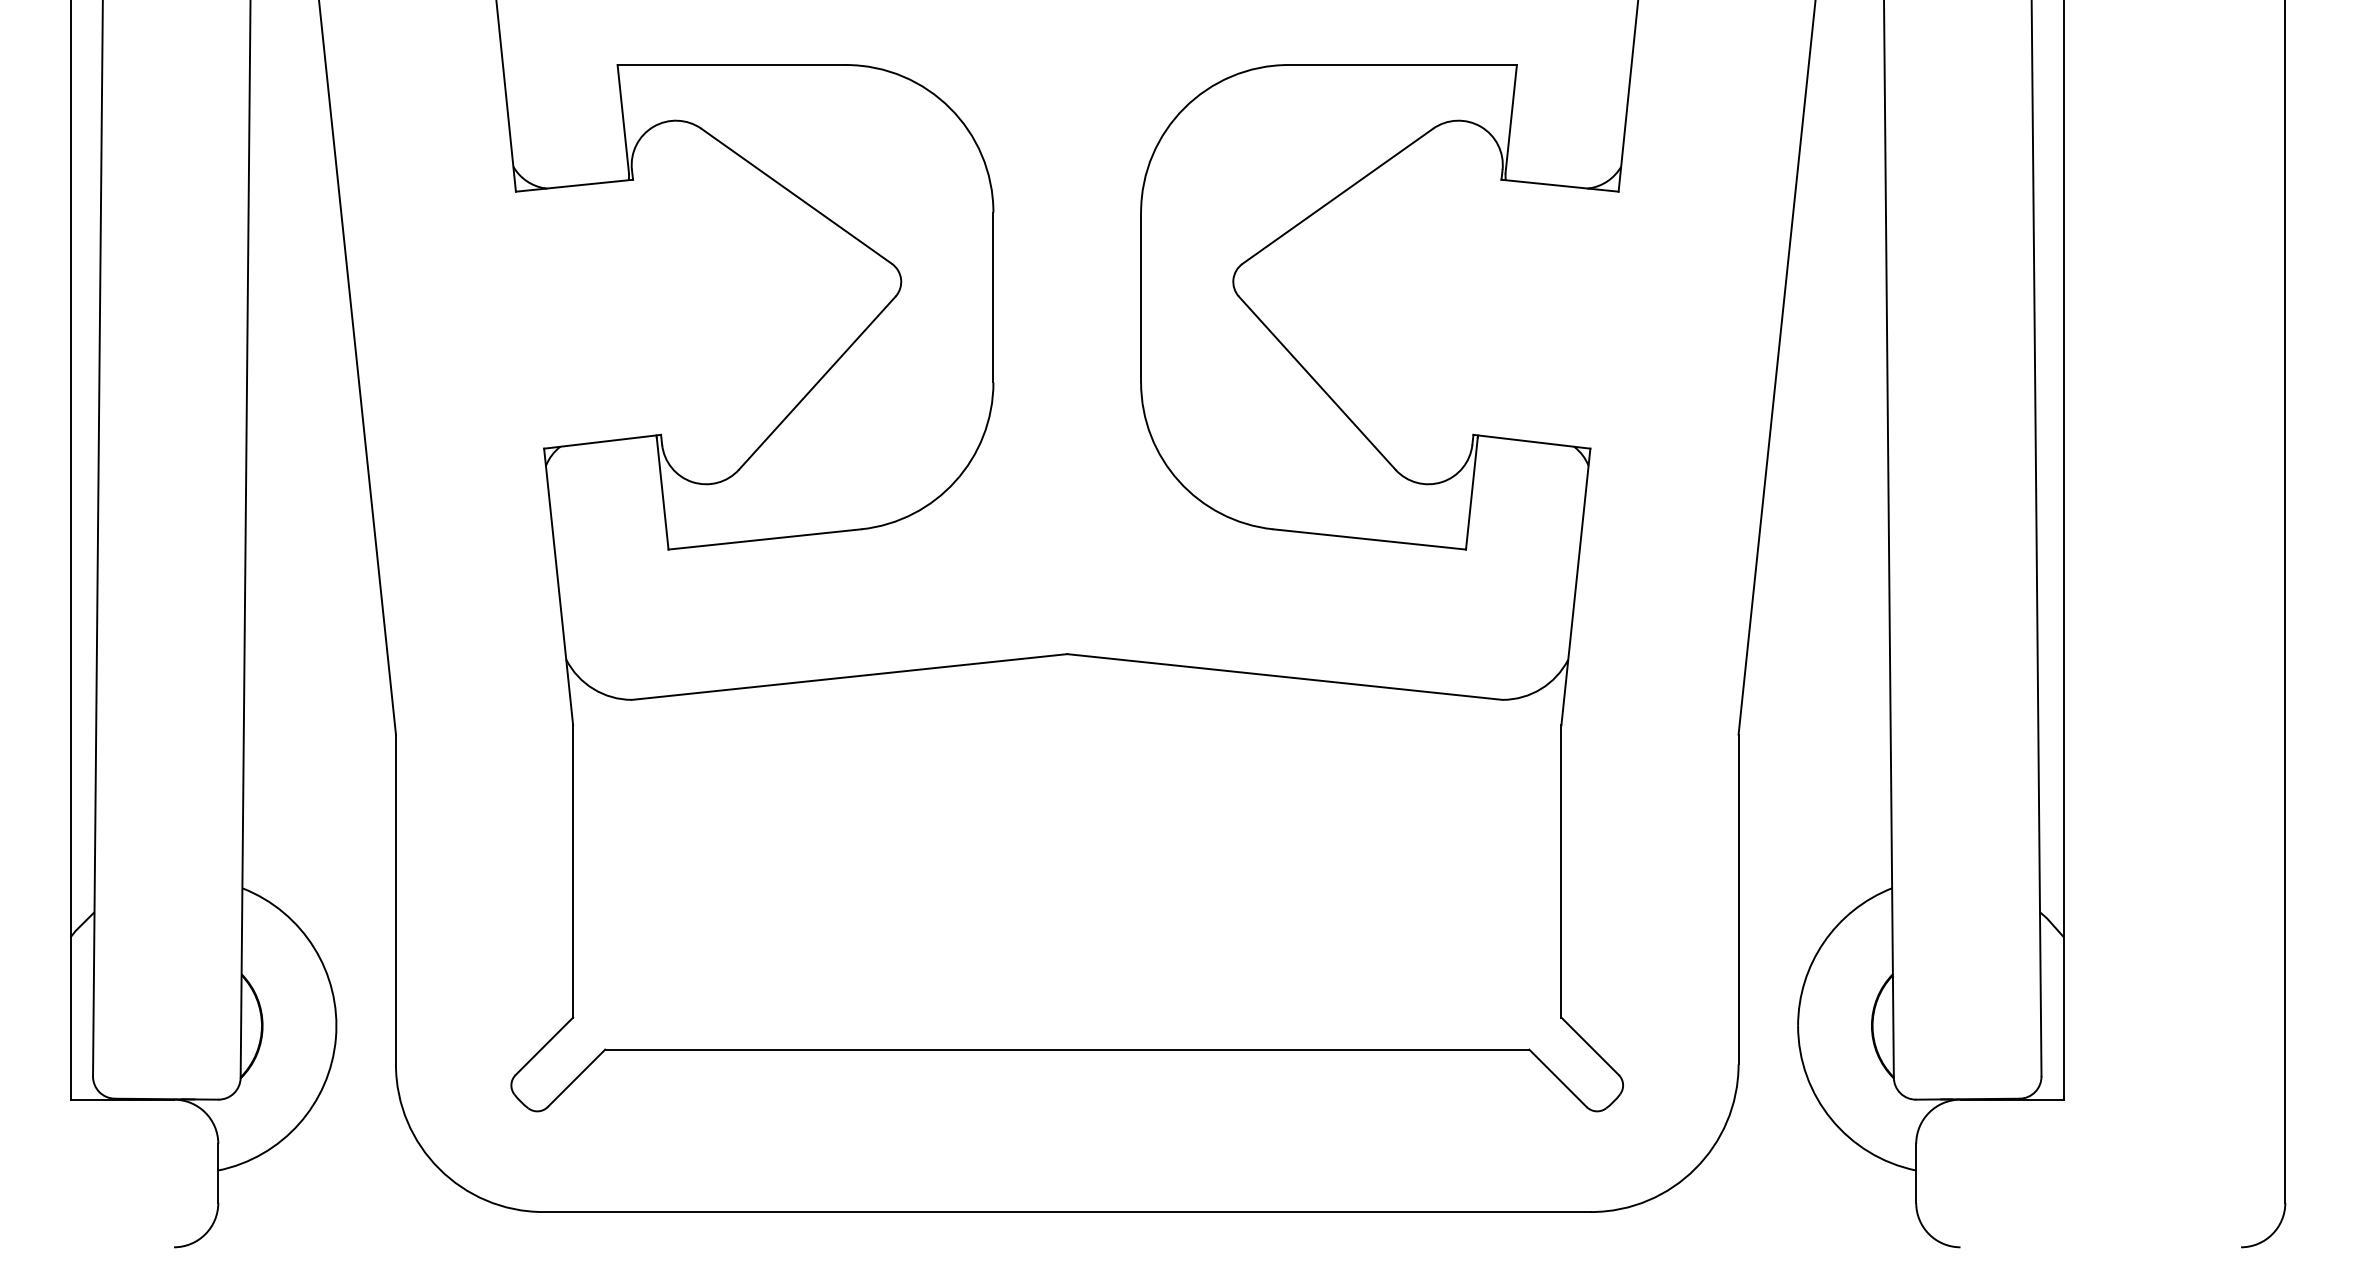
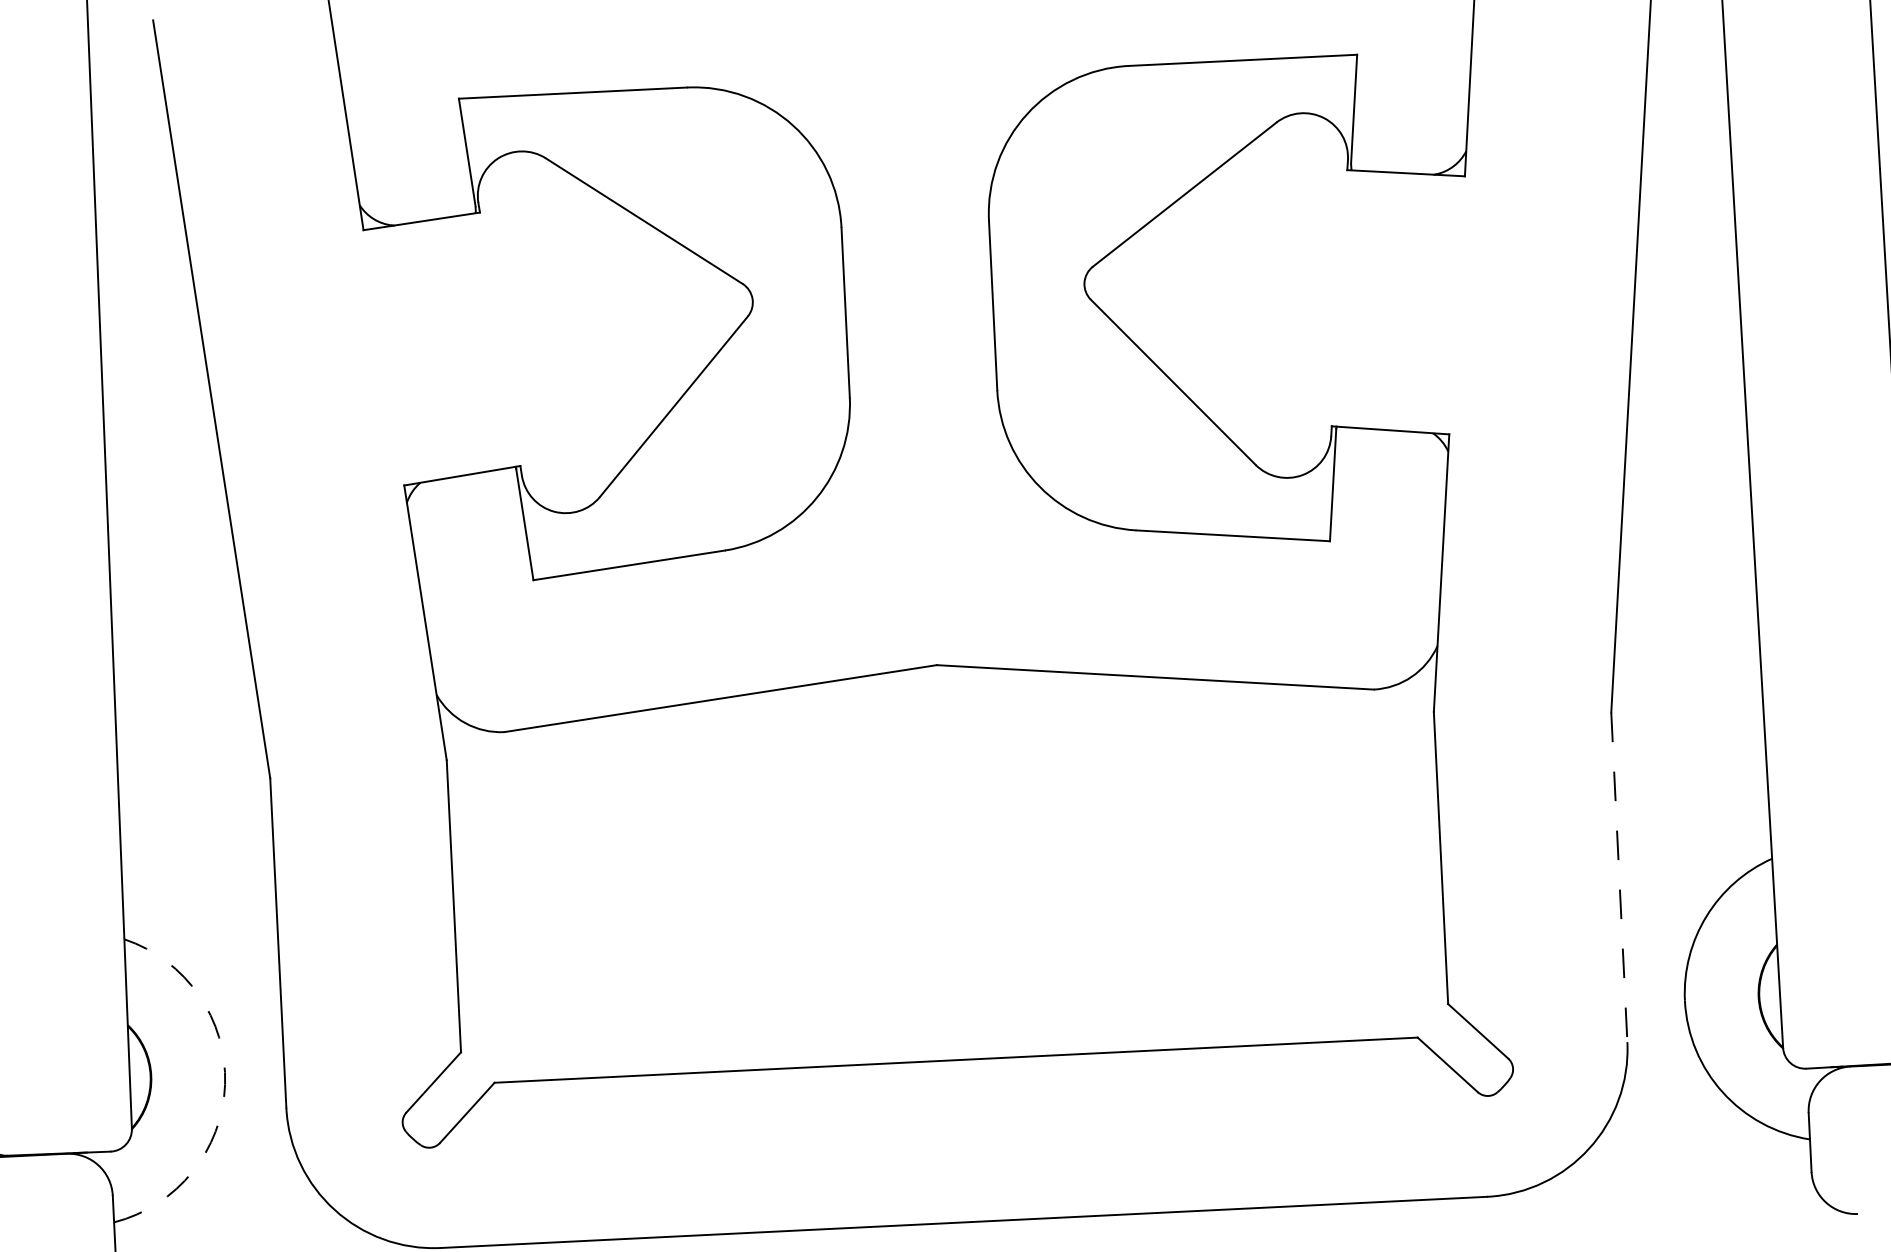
line: (1738, 899) -> (1619, 877), solid -> dashed
arc: (335, 1038) -> (224, 1084), solid -> dashed

